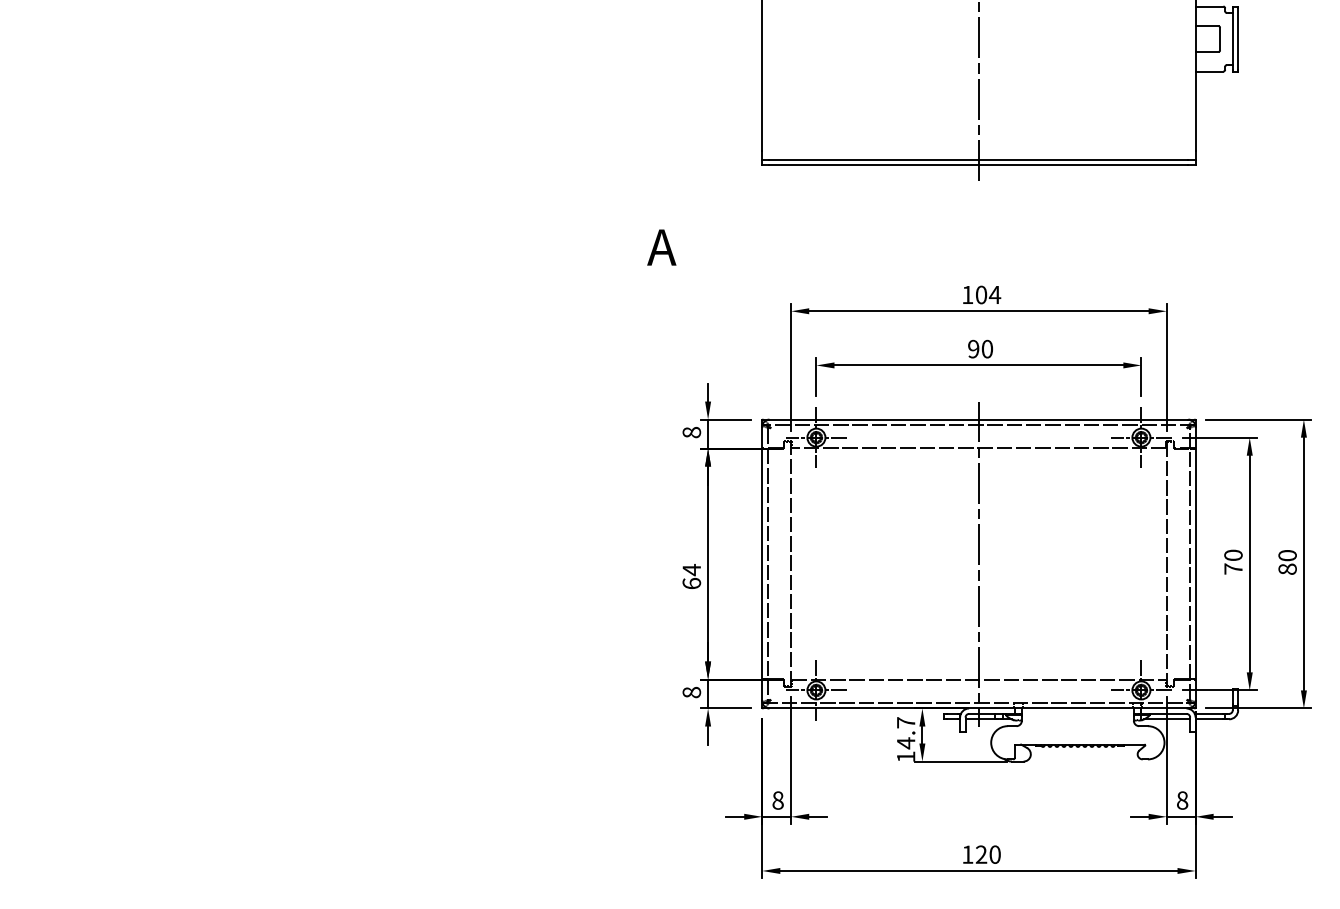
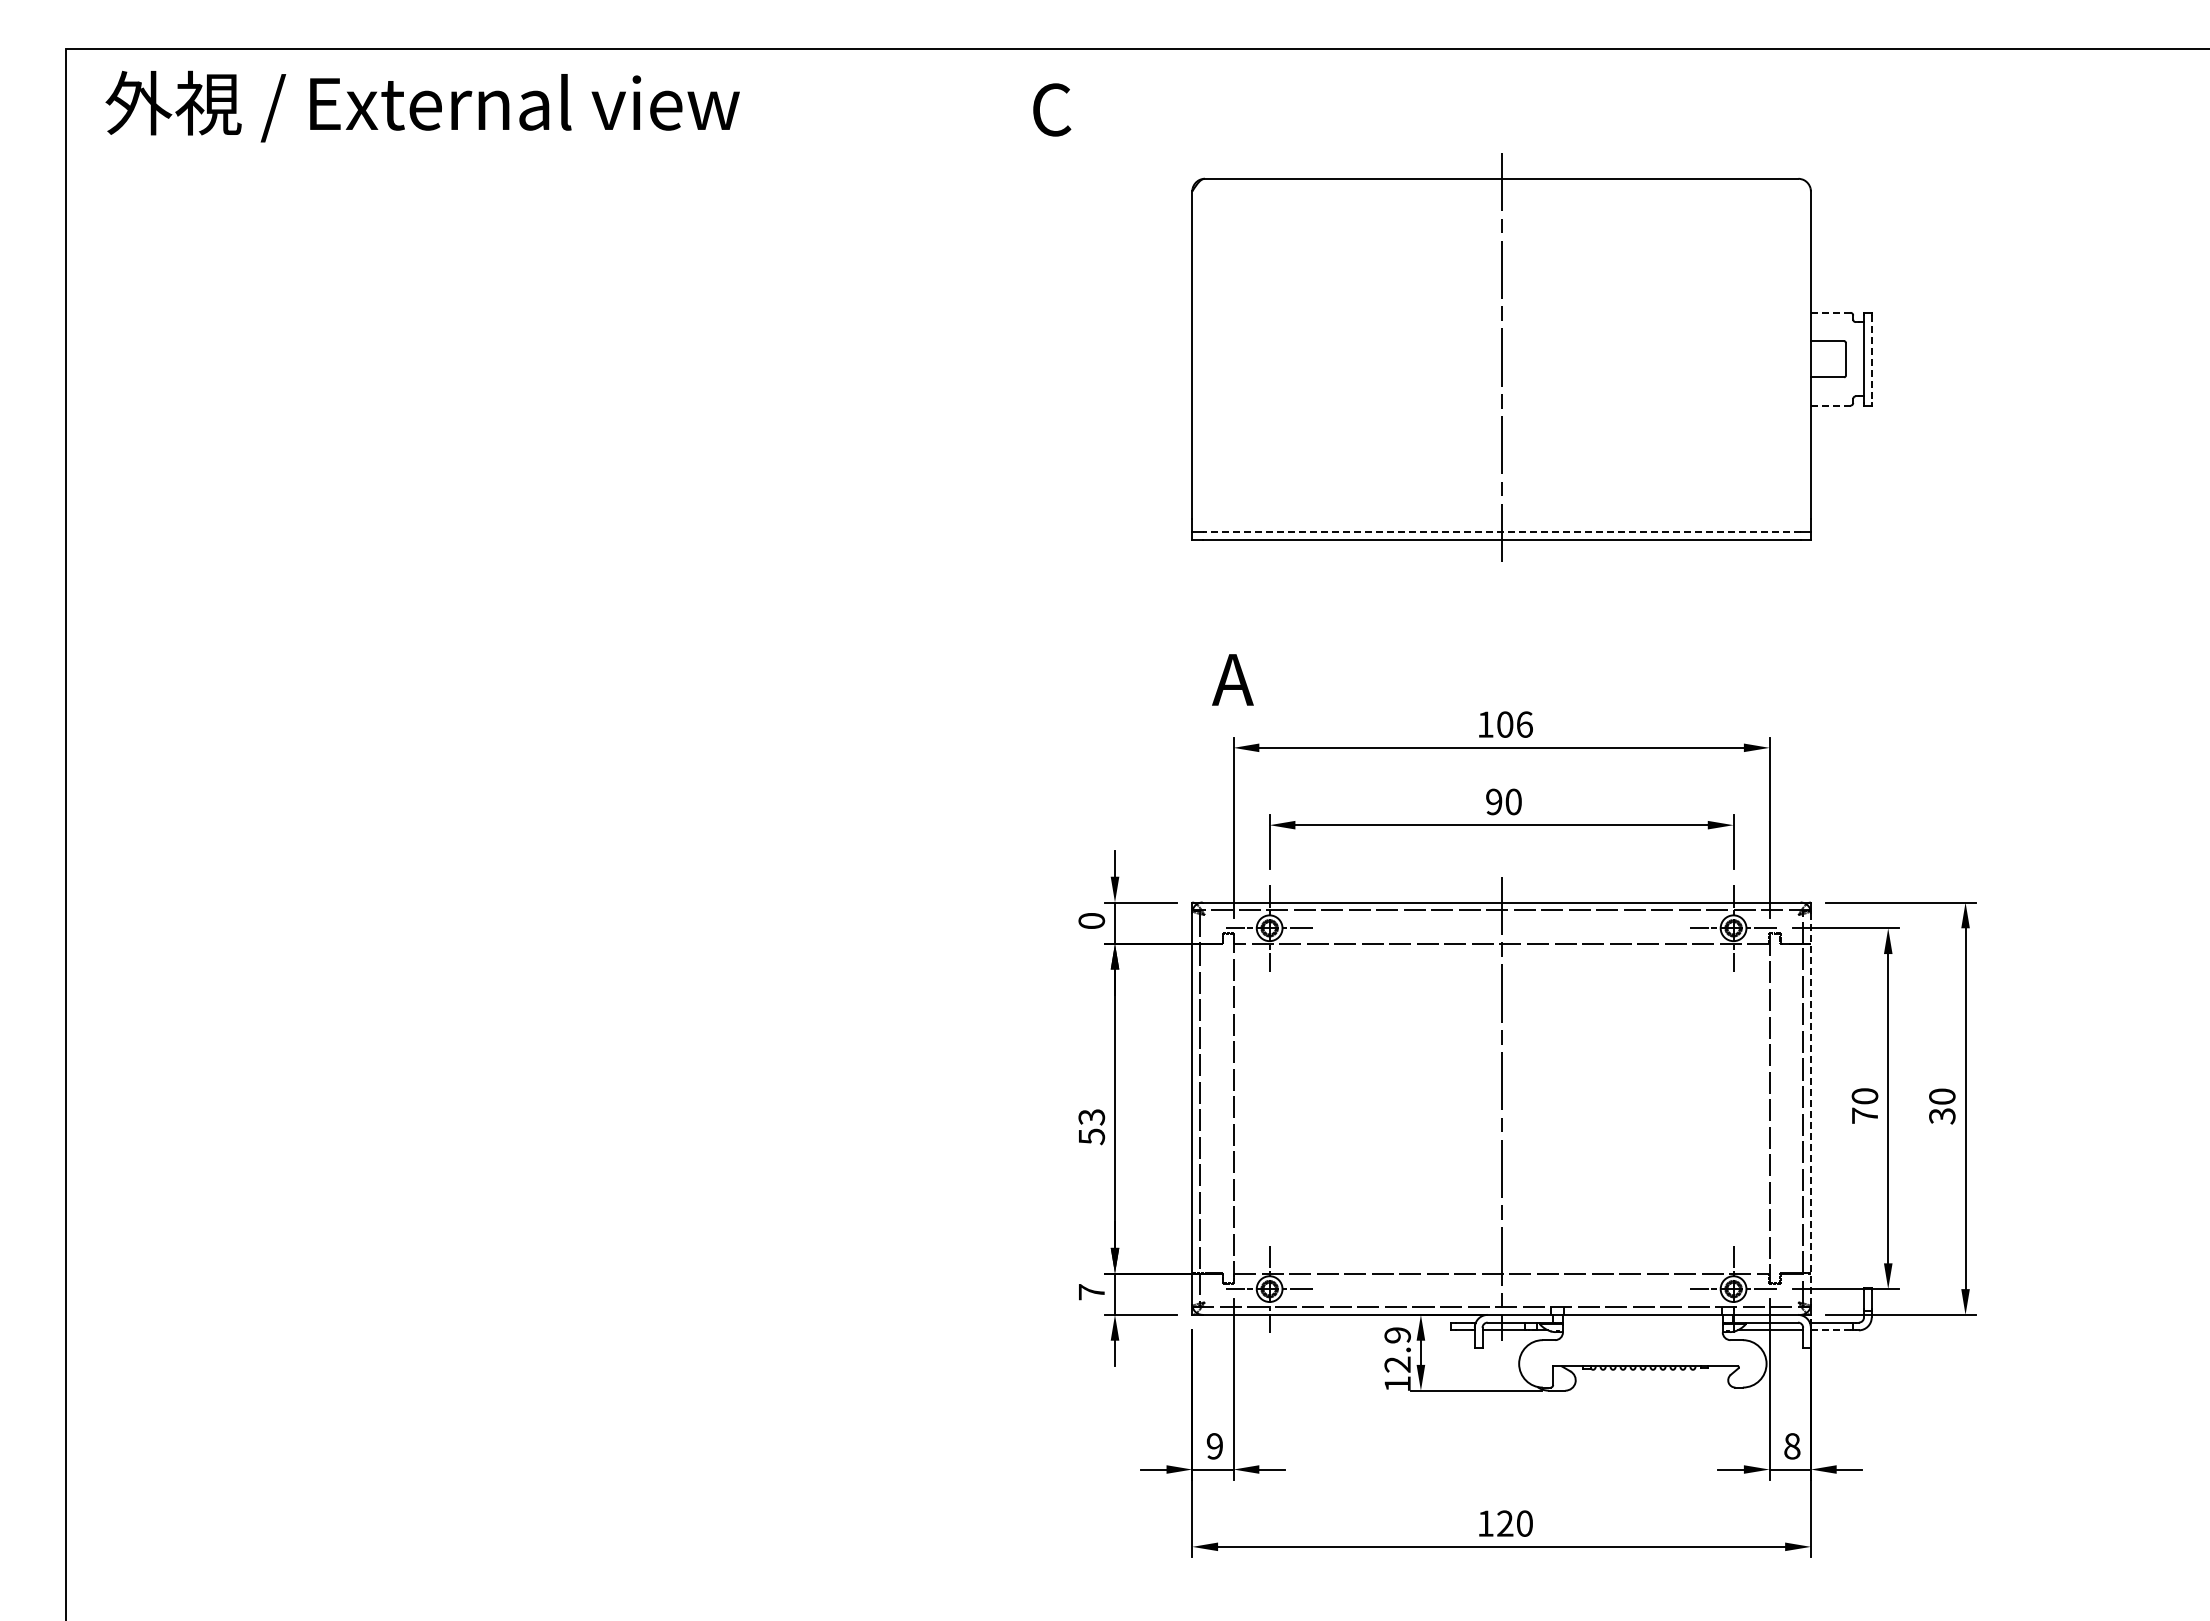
line: (1209, 6) -> (1830, 312), solid -> dashed
line: (1238, 39) -> (1871, 359), solid -> dashed
line: (1209, 71) -> (1830, 405), solid -> dashed
line: (978, 159) -> (1501, 531), solid -> dashed
text: (661, 247) -> (1232, 679), moved
text: (994, 294) -> (1524, 724), 104 -> 106
text: (691, 432) -> (1091, 920), 8 -> 0
line: (1195, 563) -> (1810, 1108), solid -> dashed
text: (1287, 569) -> (1942, 1116), 80 -> 30
text: (691, 576) -> (1091, 1126), 64 -> 53
text: (691, 692) -> (1091, 1292), 8 -> 7
line: (1209, 719) -> (1830, 1330), solid -> dashed
text: (905, 733) -> (1397, 1350), 14.7 -> 12.9
text: (777, 800) -> (1214, 1446), 8 -> 9

